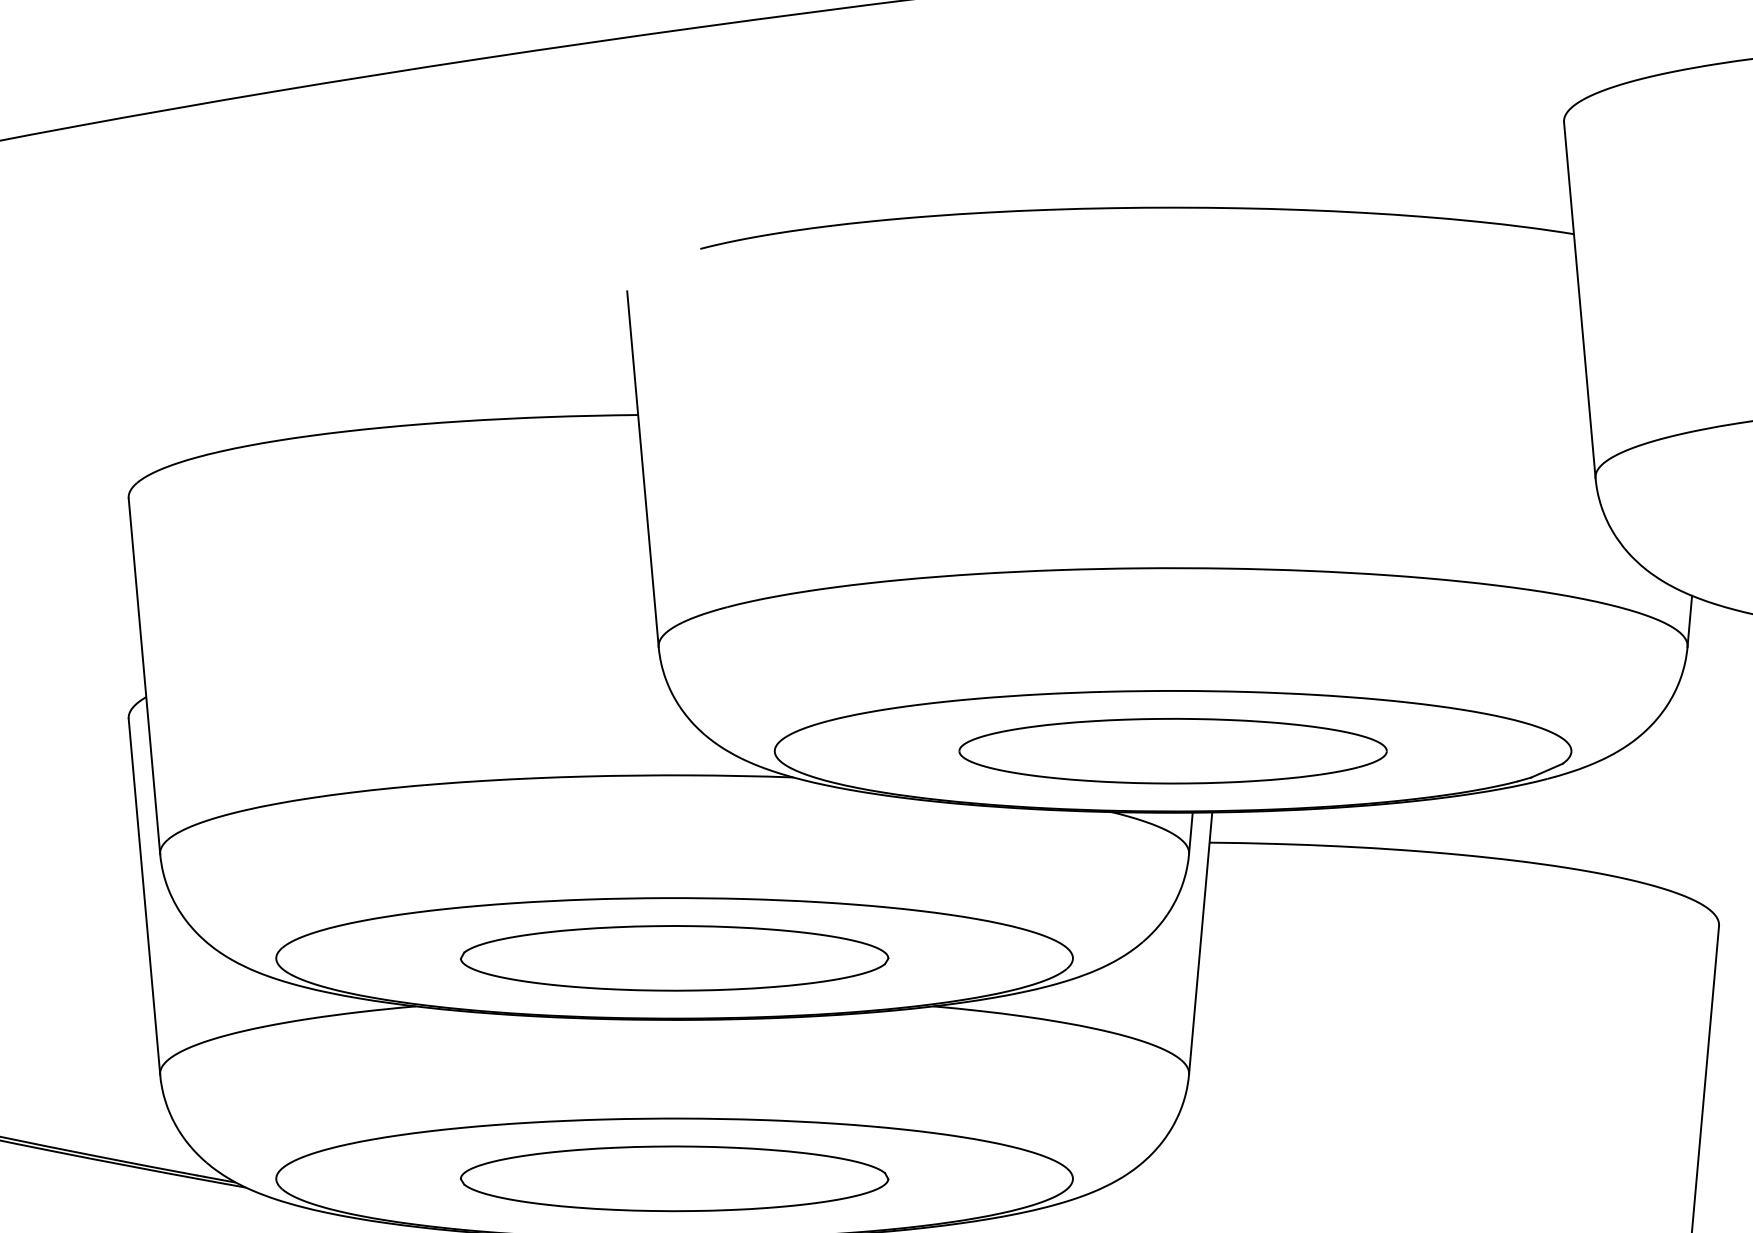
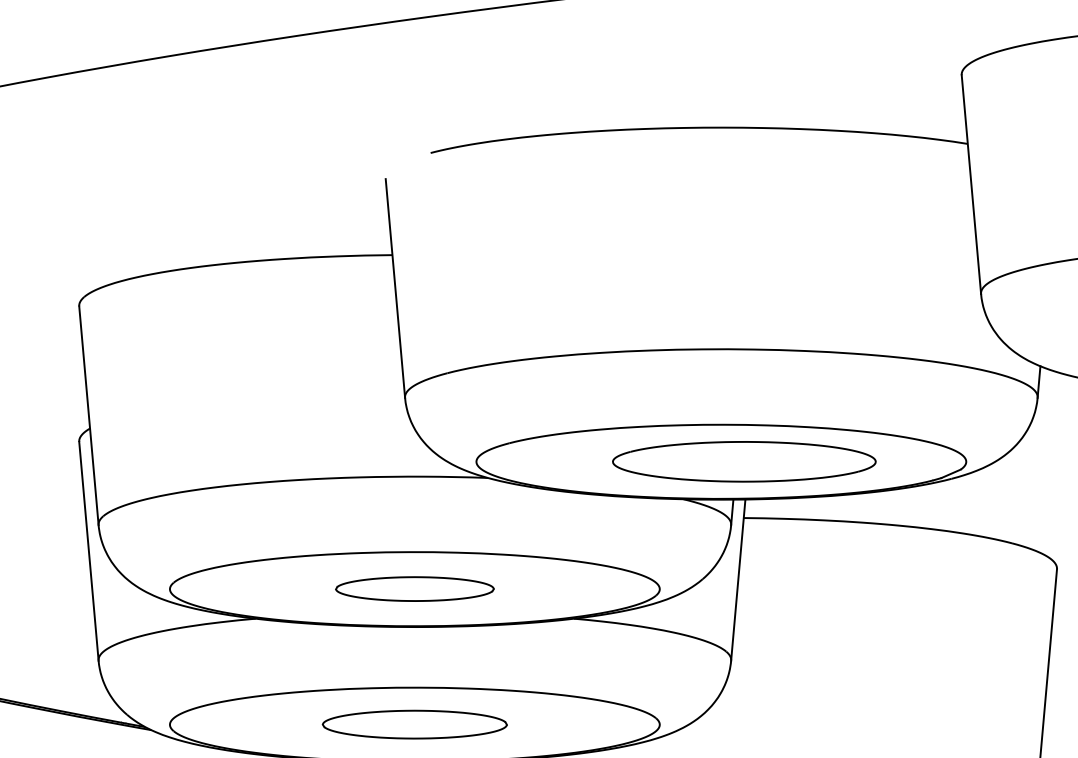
part: (1173, 750) -> (744, 461), moved
part: (674, 957) -> (414, 588), size x0.6
part: (674, 1178) -> (414, 724), size x0.7

